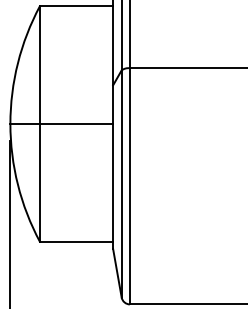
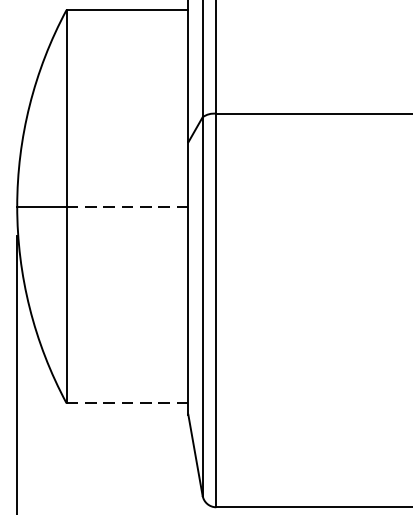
line: (76, 123) -> (127, 205), solid -> dashed
line: (76, 241) -> (127, 402), solid -> dashed

